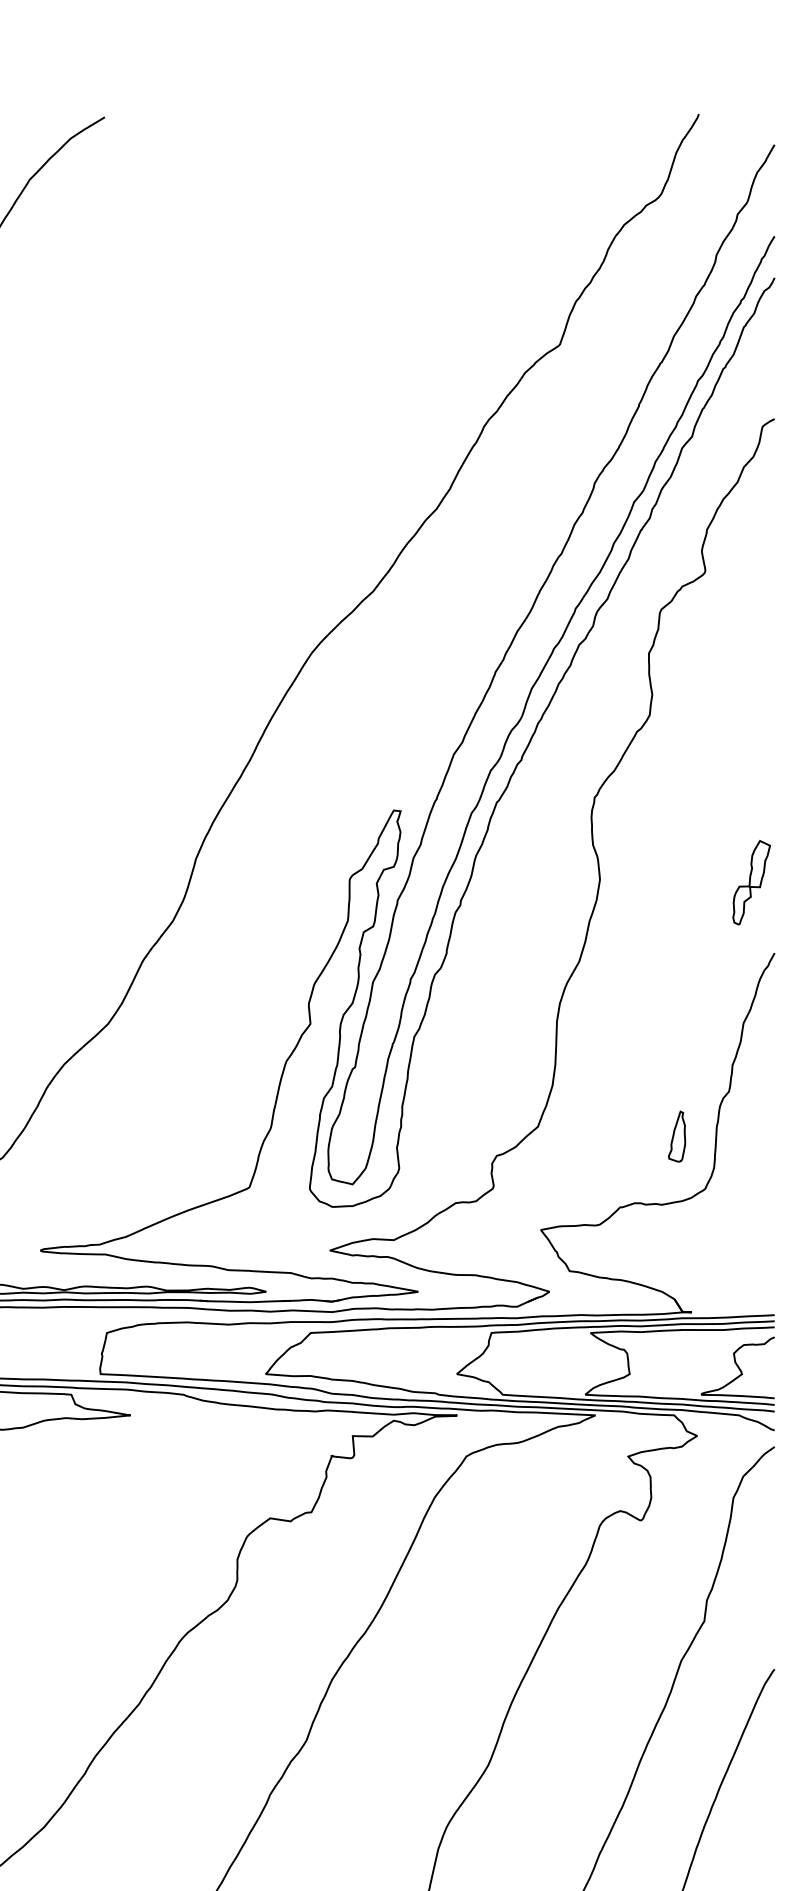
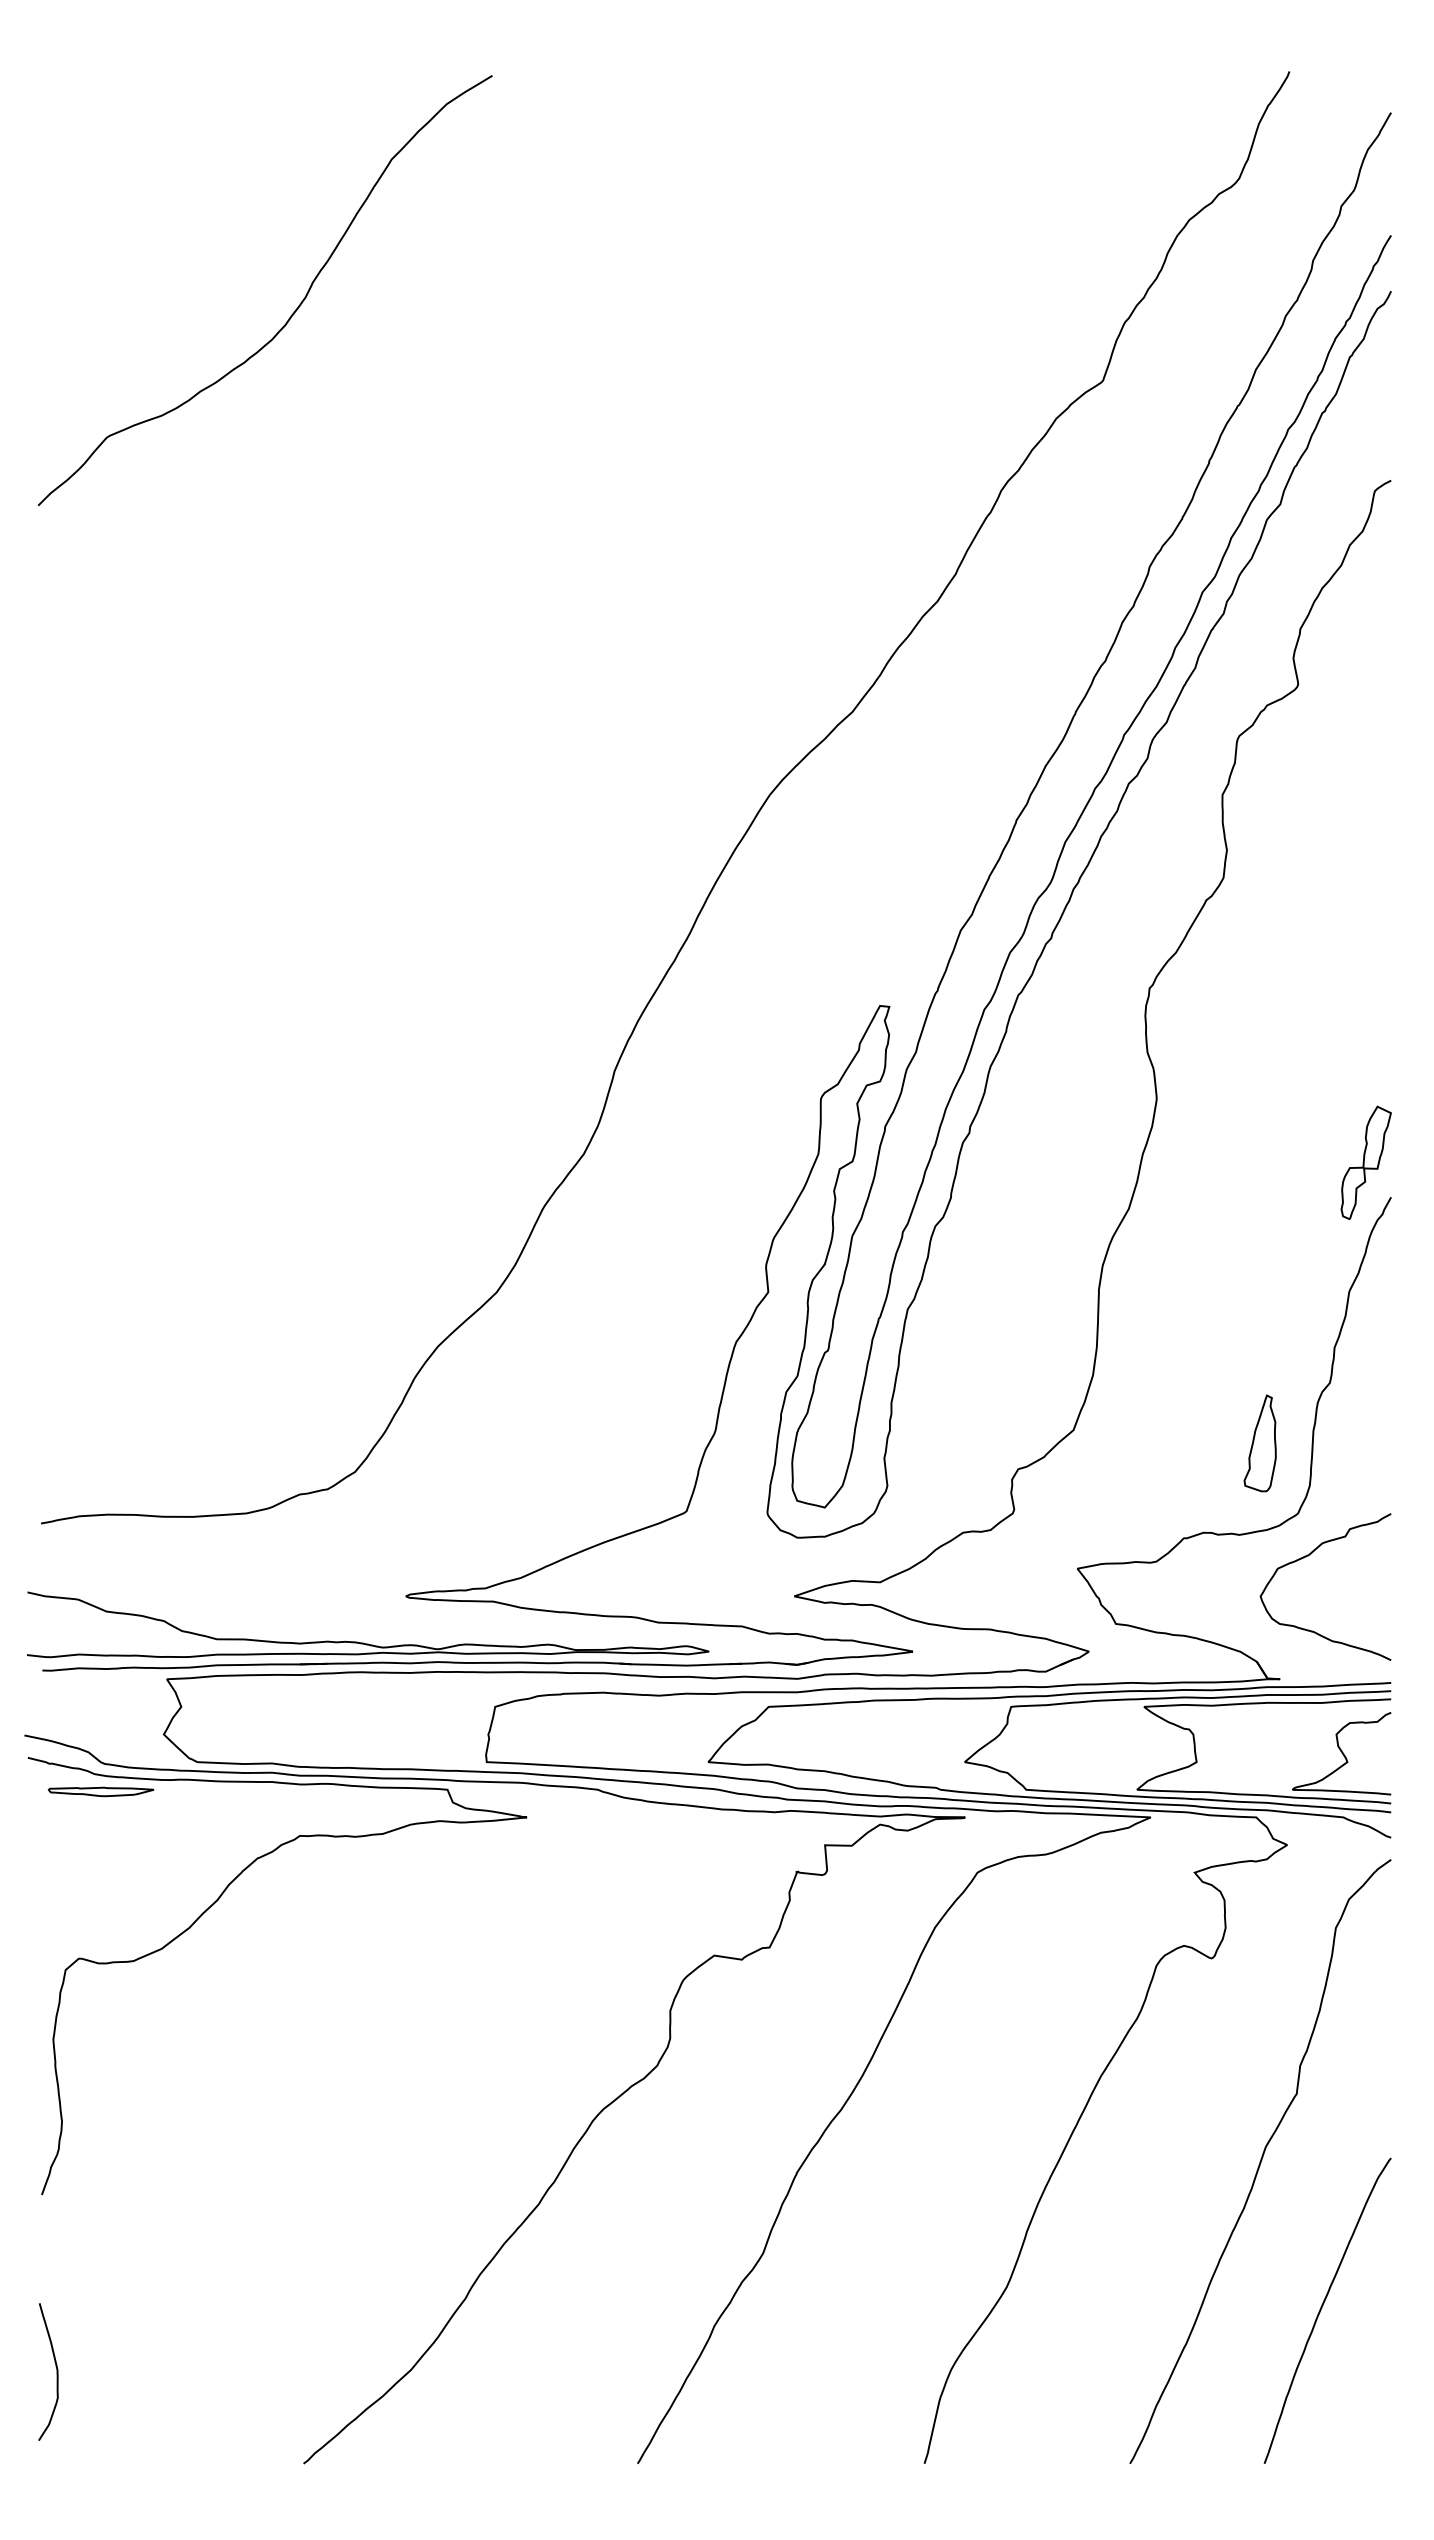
part: (751, 882) -> (1365, 1162), moved
part: (676, 1136) -> (1259, 1443), size x1.43
curve: (713, 1220) -> (1308, 1556), added

